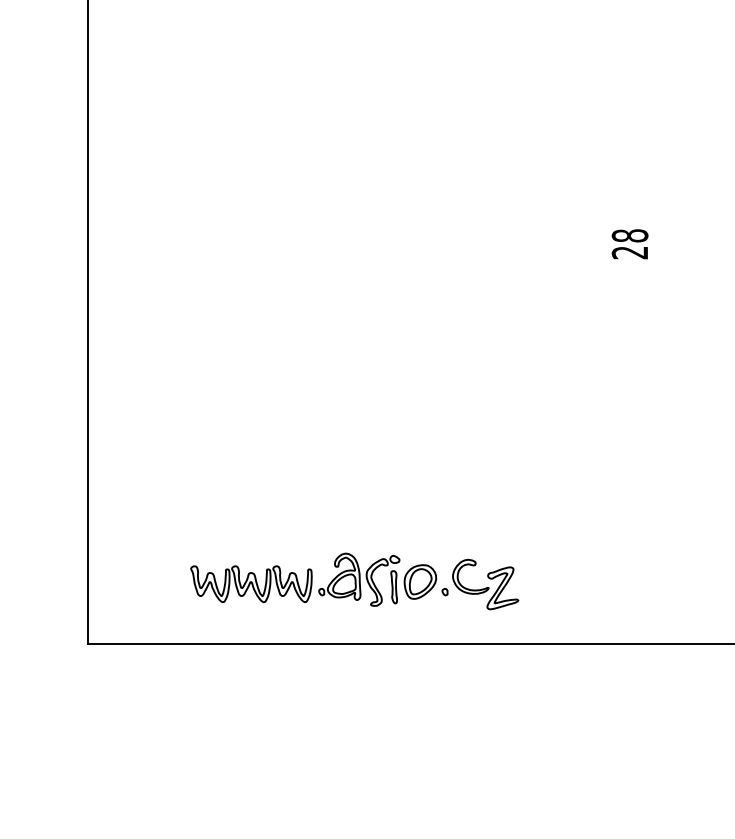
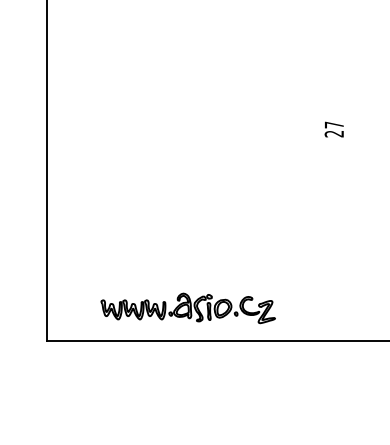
text: (628, 234) -> (333, 124), 28 -> 27

